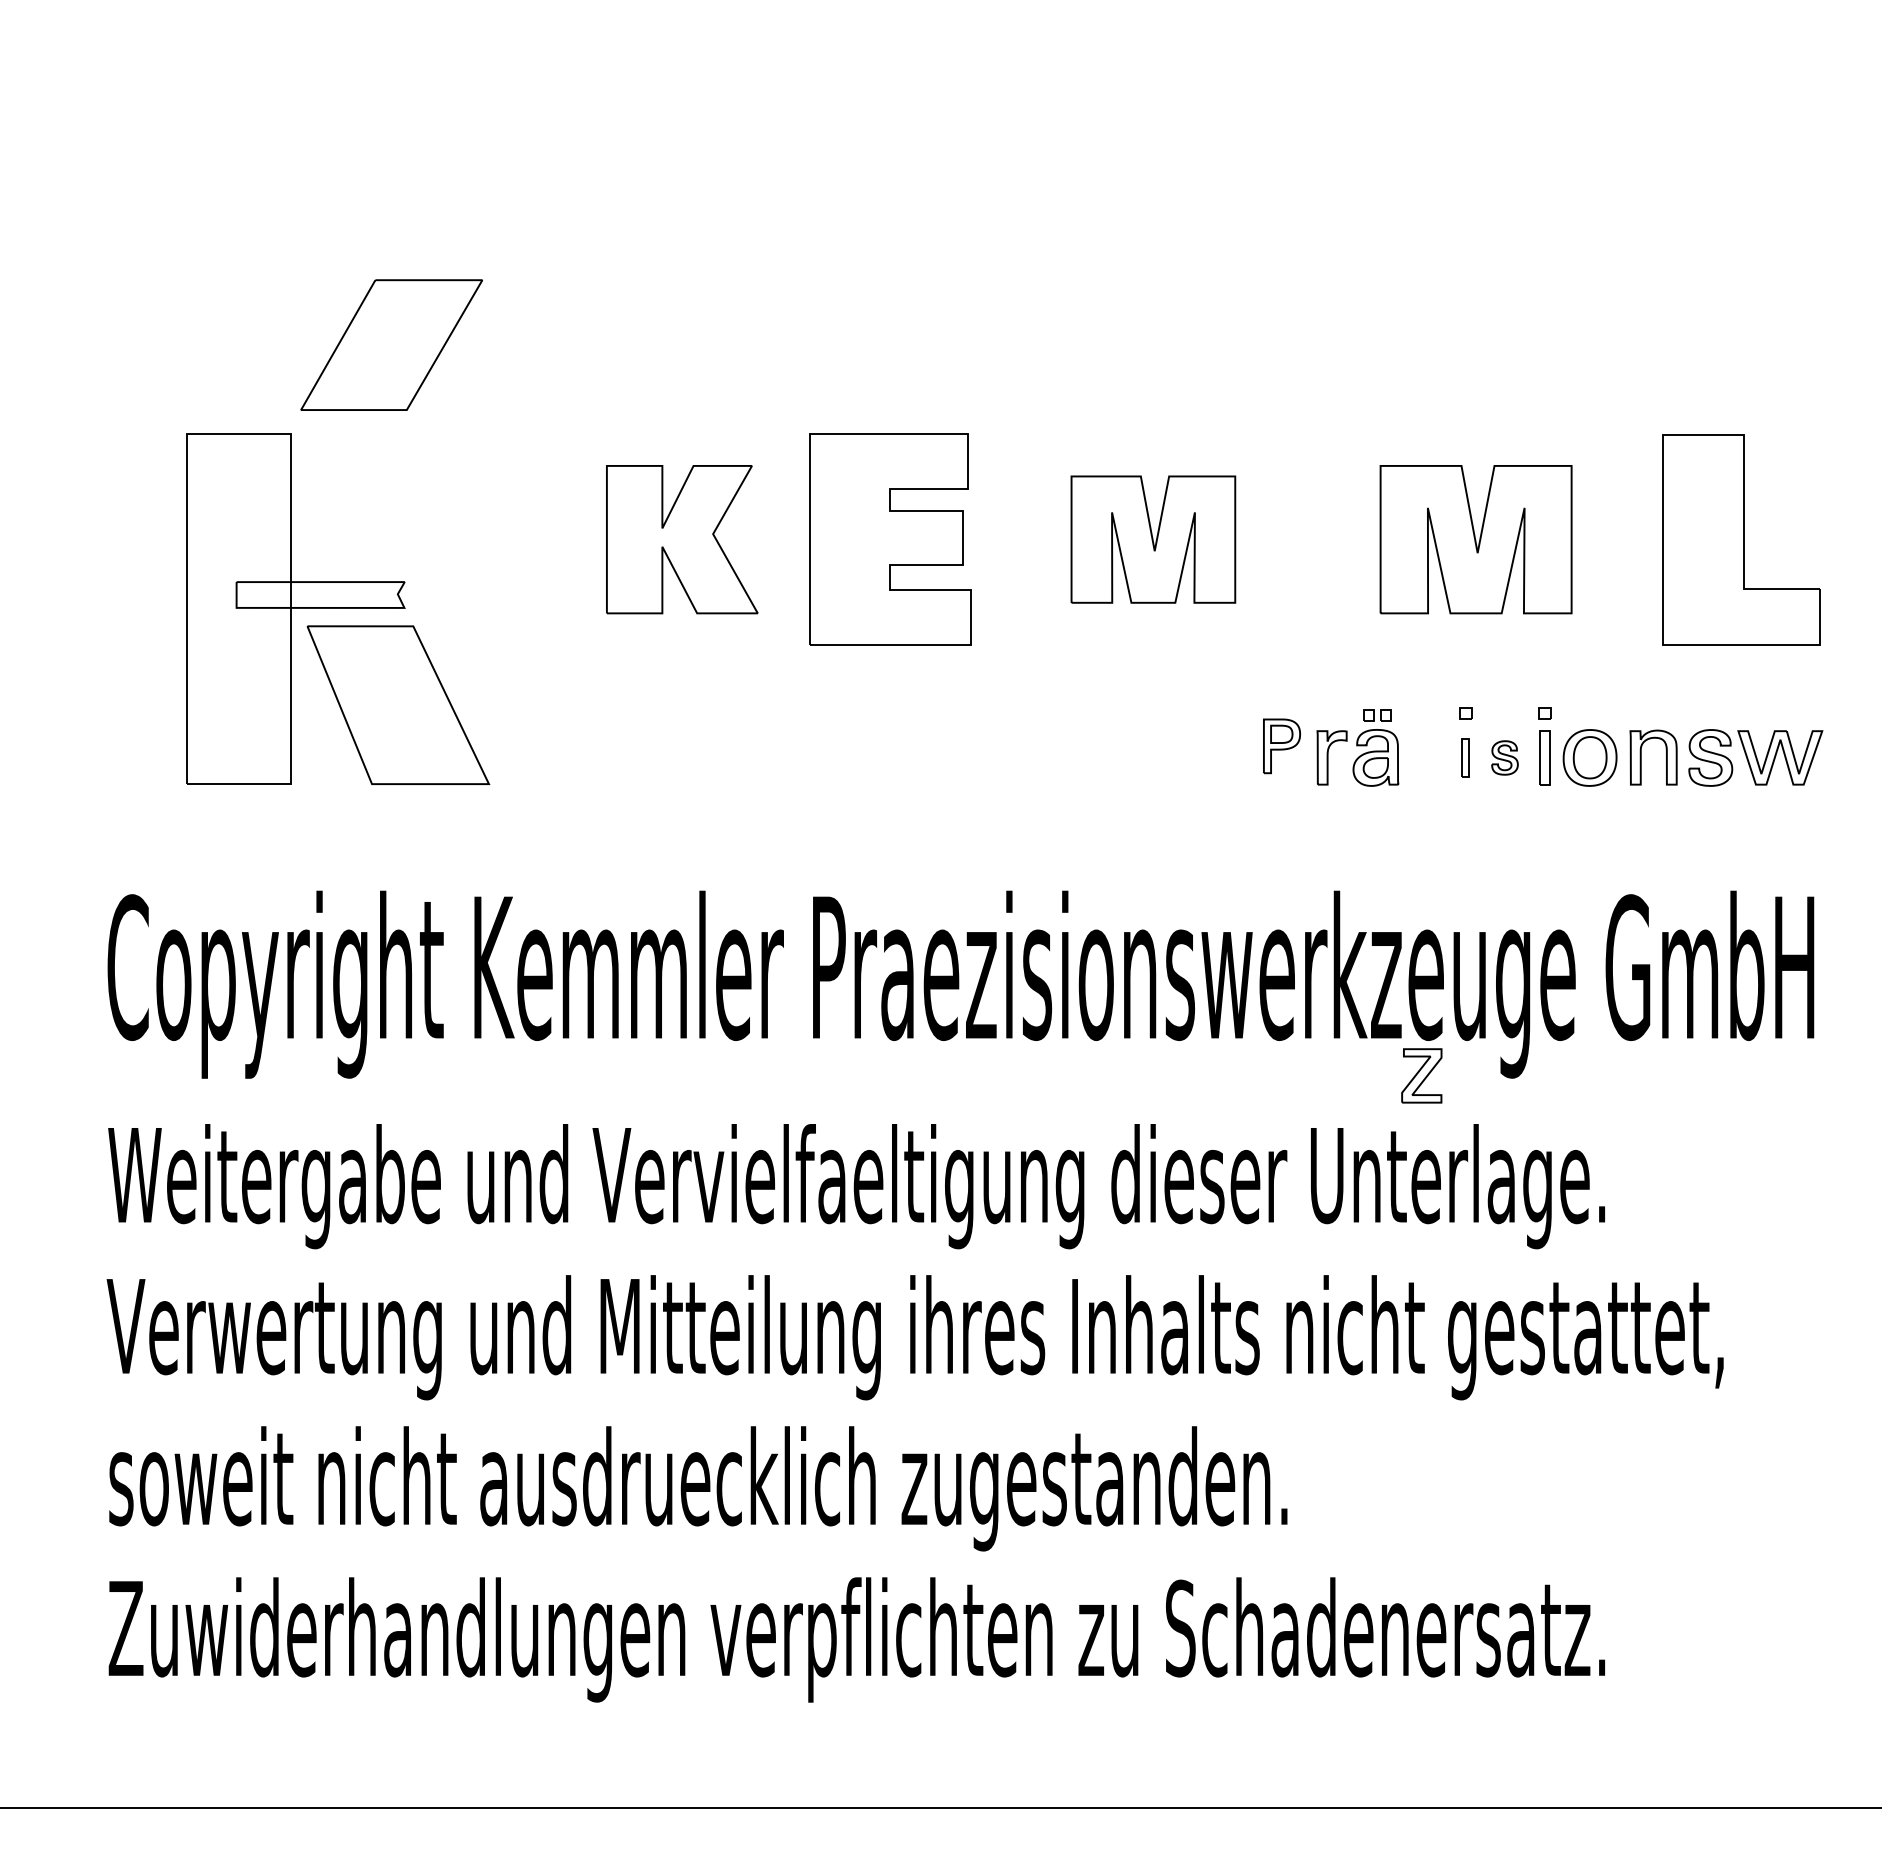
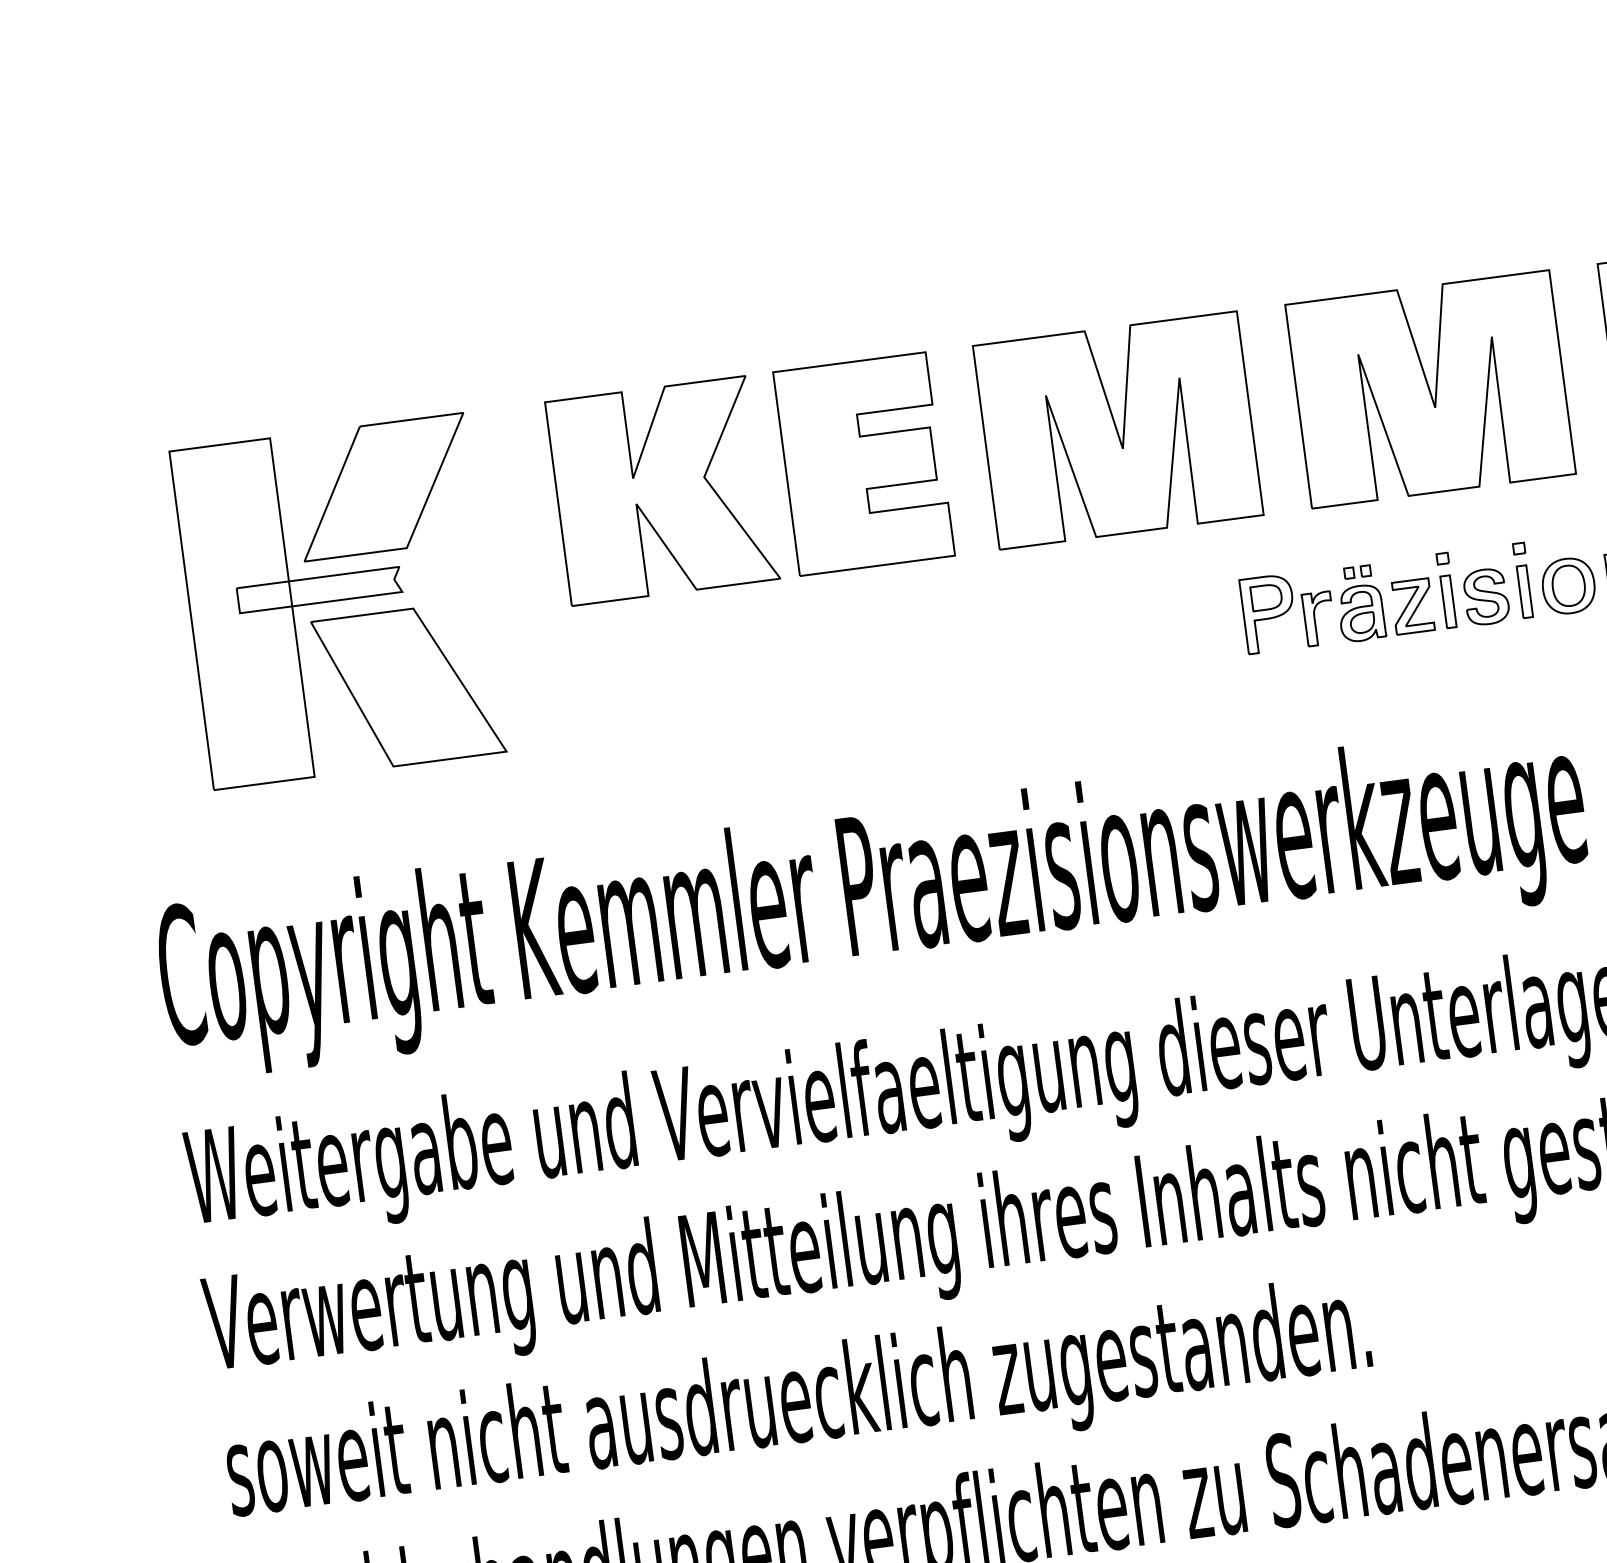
part: (391, 344) -> (383, 486), moved
part: (681, 539) -> (661, 490), size x1.43
part: (1153, 539) -> (1118, 430), size x1.67
part: (1475, 539) -> (1429, 389), size x1.43
part: (1281, 746) -> (1268, 614), size x1.43
part: (1465, 757) -> (1448, 601), size x1.43
part: (1504, 757) -> (1485, 596), size x1.67
part: (1421, 1075) -> (1412, 606), moved

